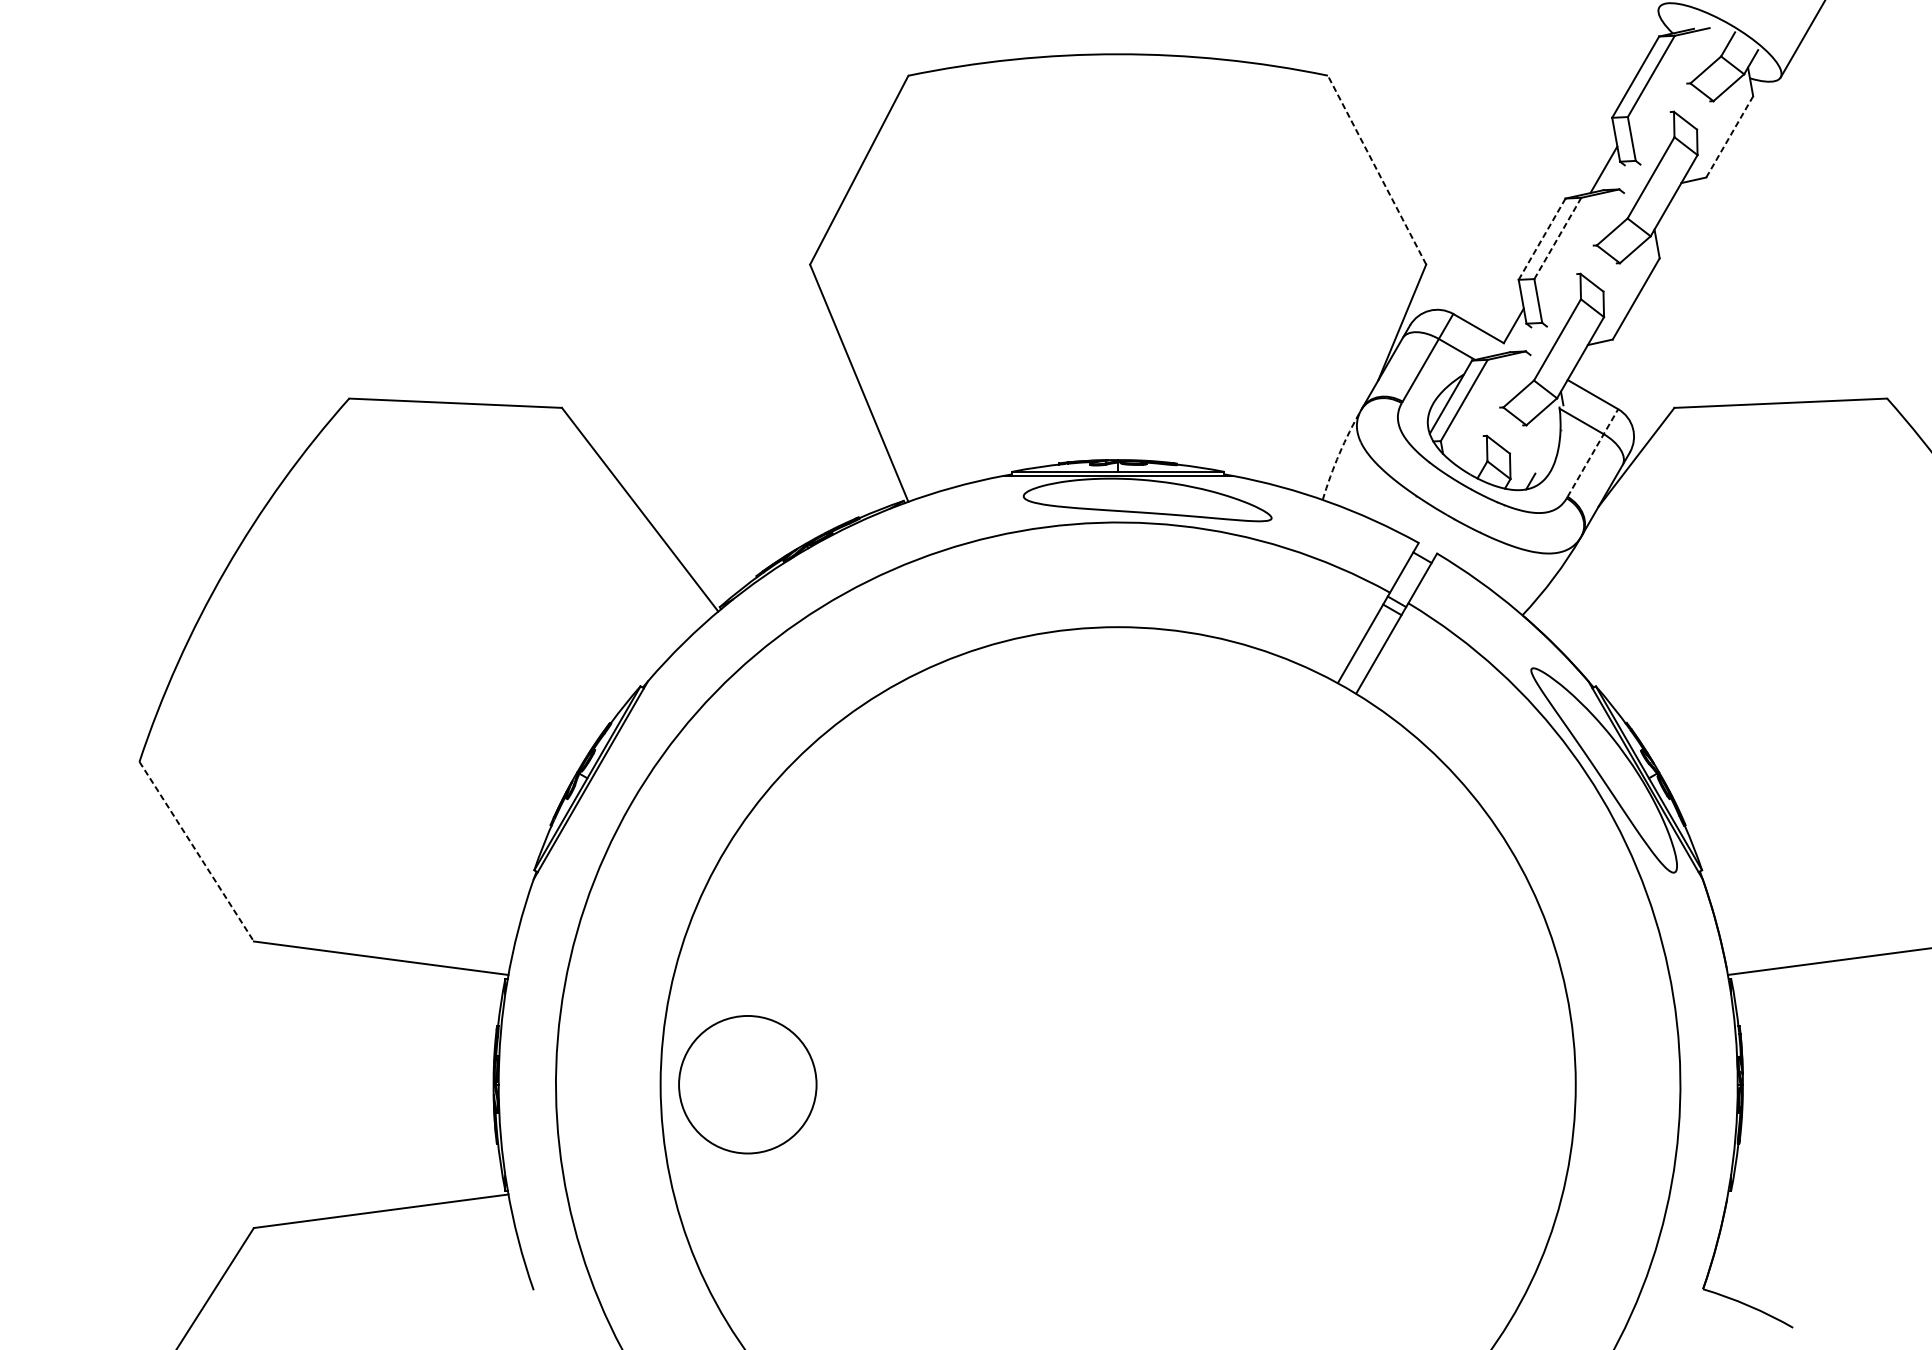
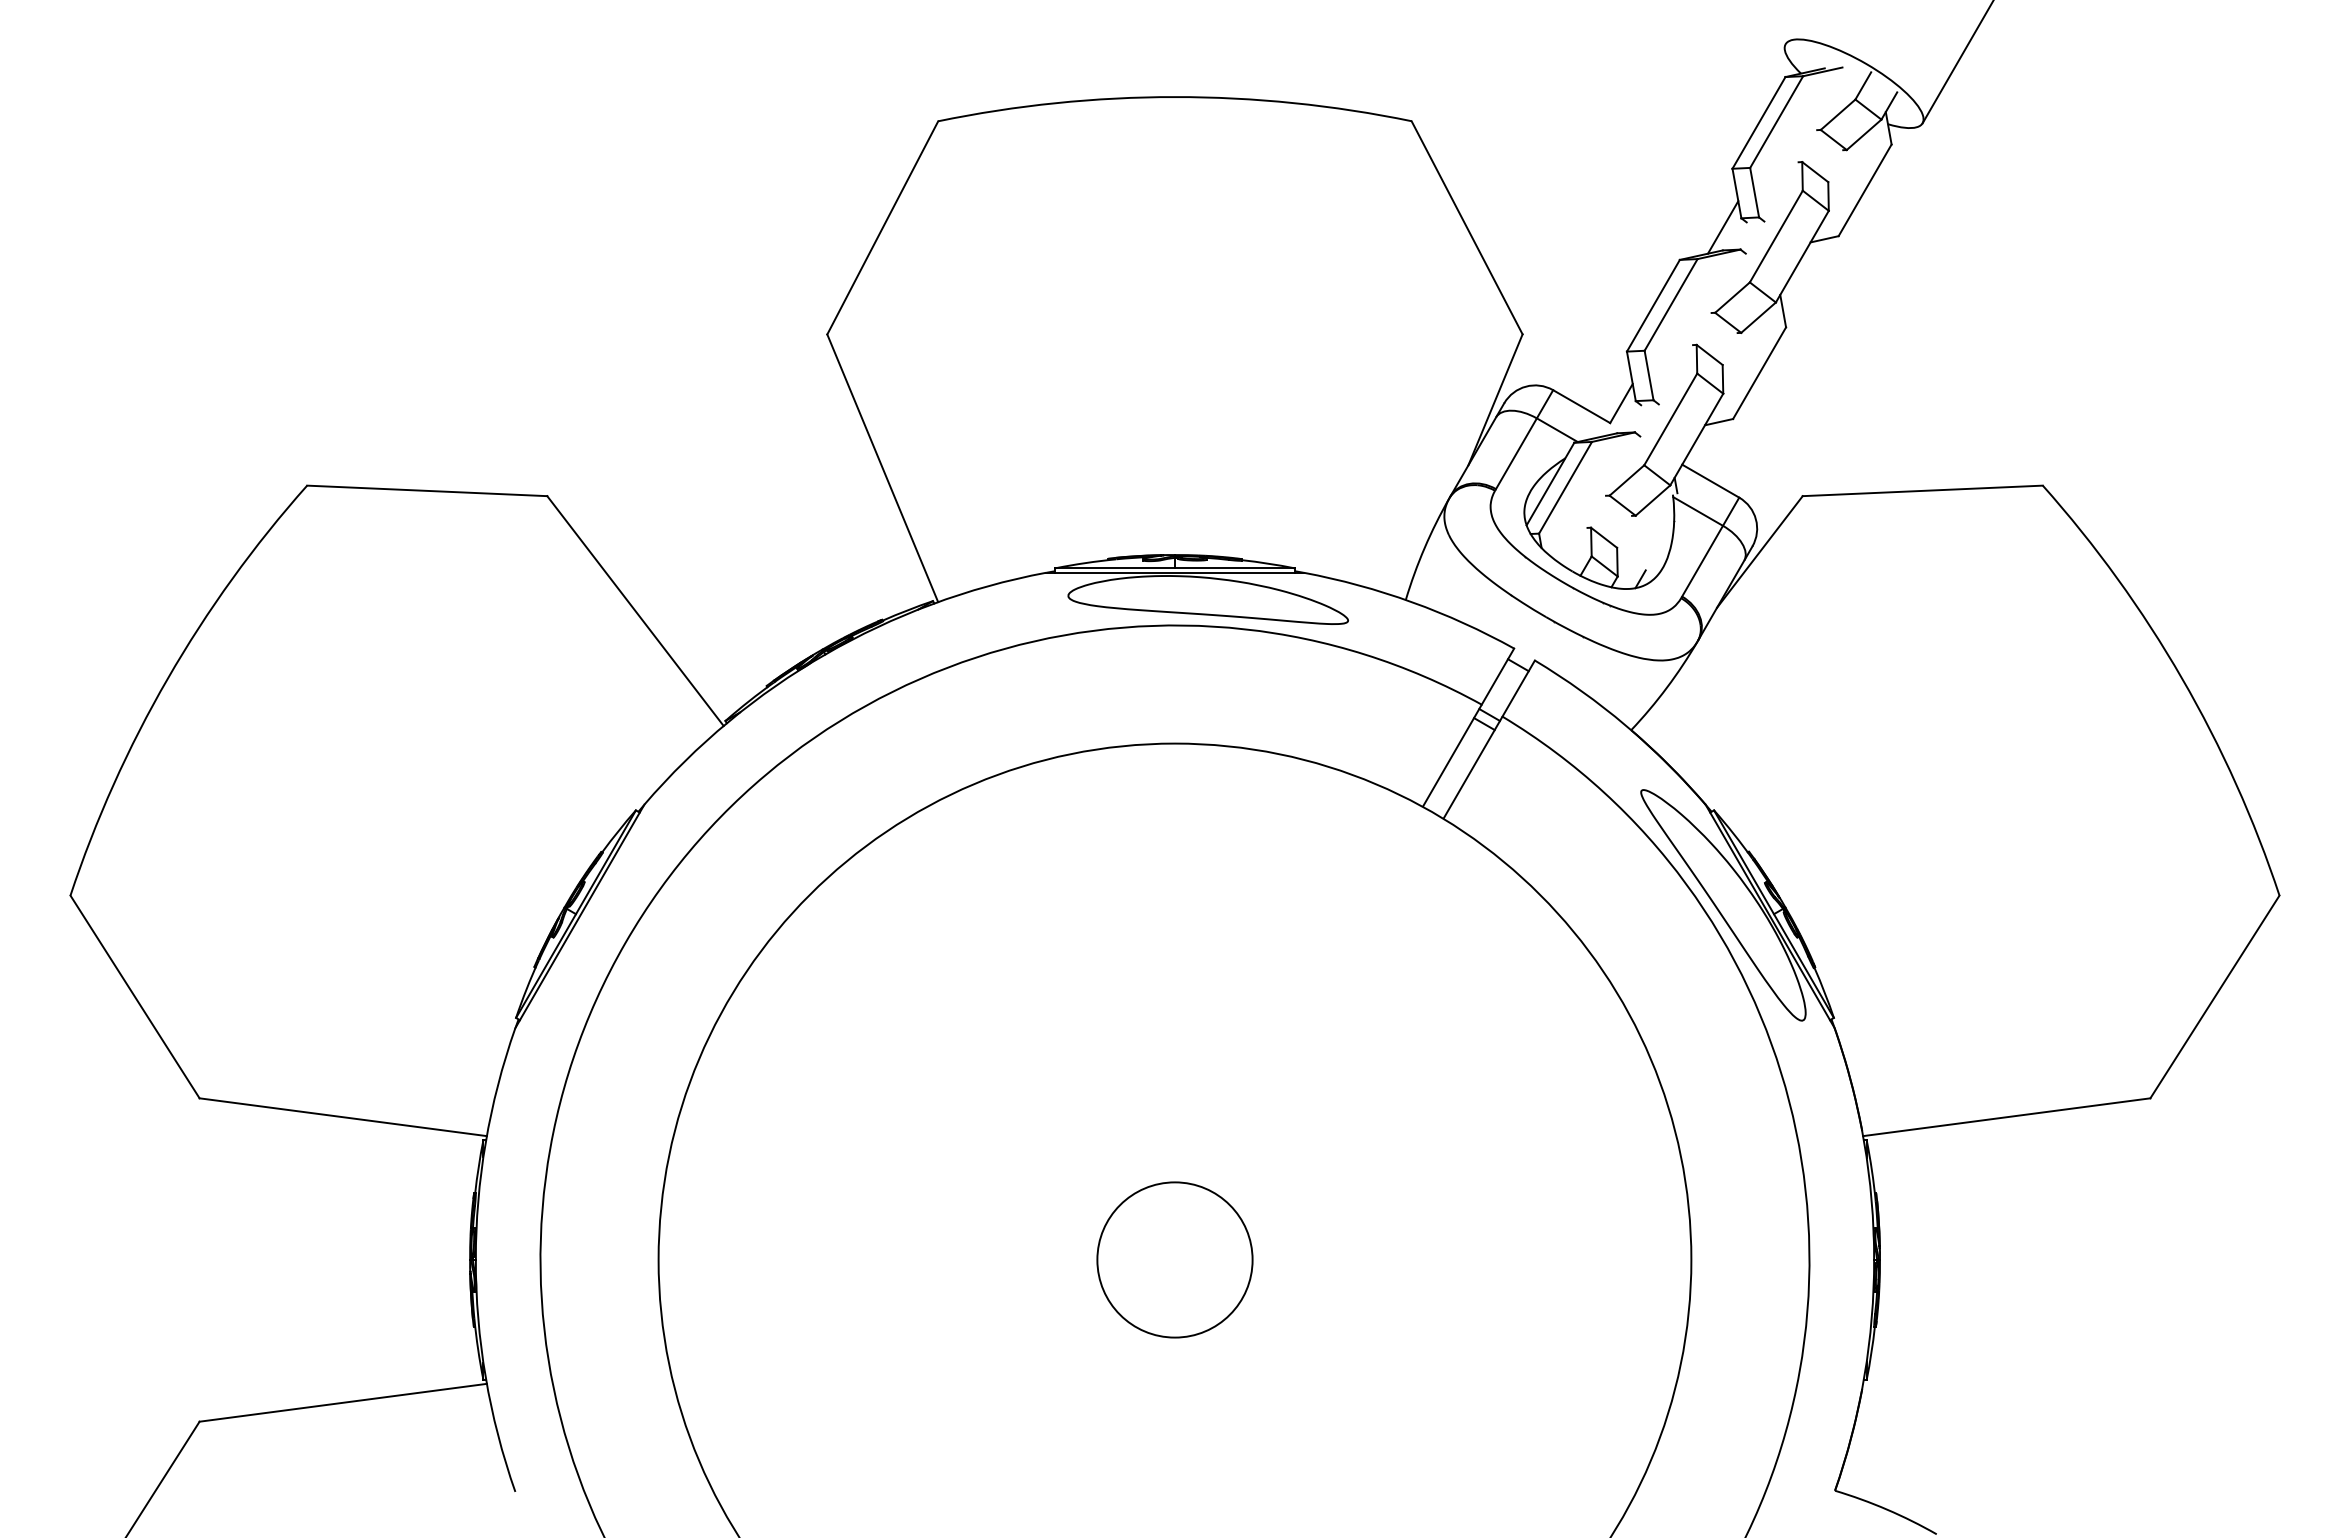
line: (1730, 137) -> (1865, 190), dashed -> solid
line: (1376, 169) -> (1466, 227), dashed -> solid
line: (1542, 238) -> (1653, 305), dashed -> solid
line: (1558, 238) -> (1671, 304), dashed -> solid
line: (1592, 452) -> (1710, 546), dashed -> solid
arc: (1339, 453) -> (1424, 547), dashed -> solid
line: (197, 852) -> (135, 997), dashed -> solid
circle: (747, 1084) -> (1174, 1259), moved

